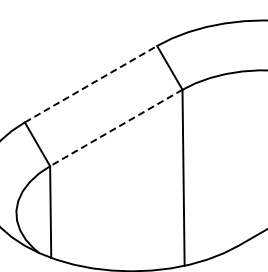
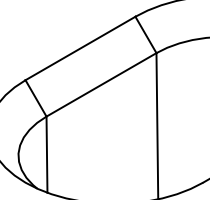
line: (91, 83) -> (80, 47), dashed -> solid
line: (115, 128) -> (100, 85), dashed -> solid

